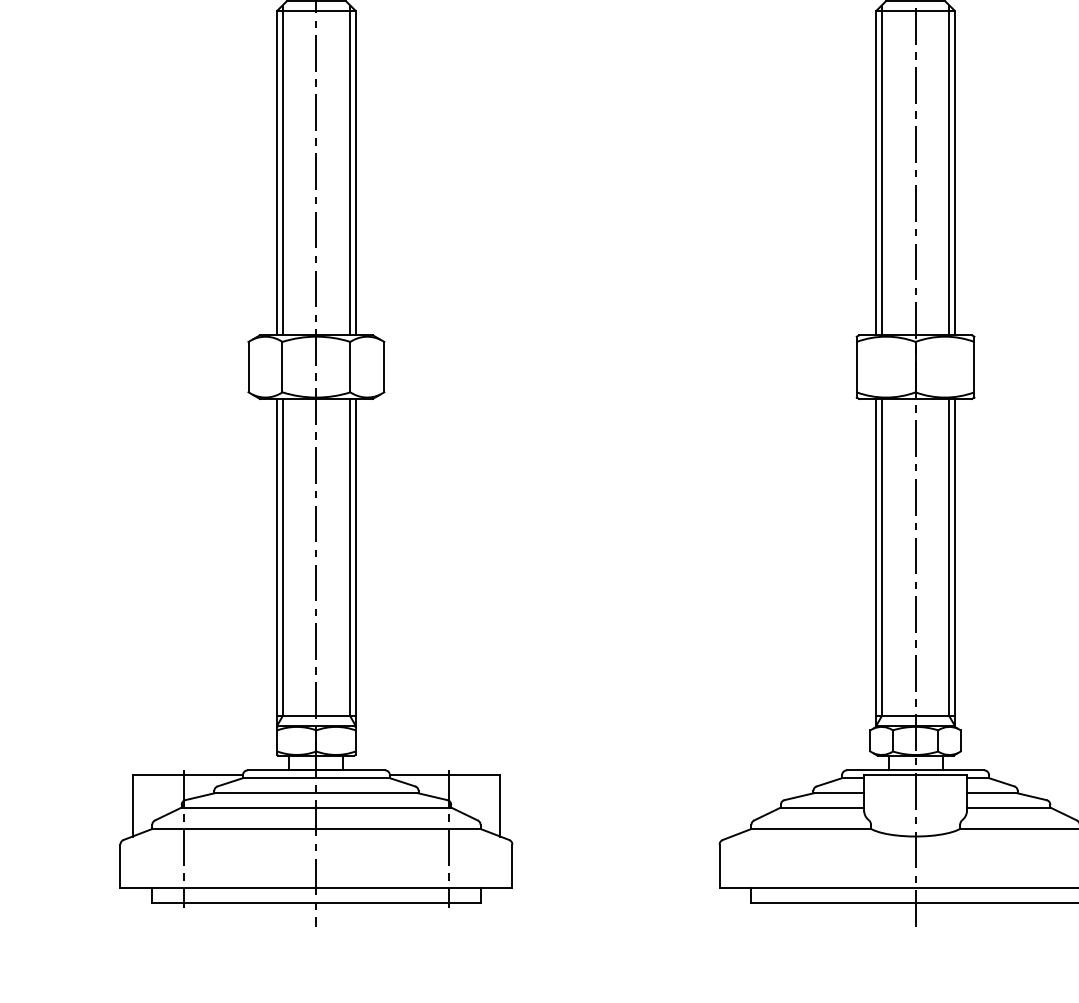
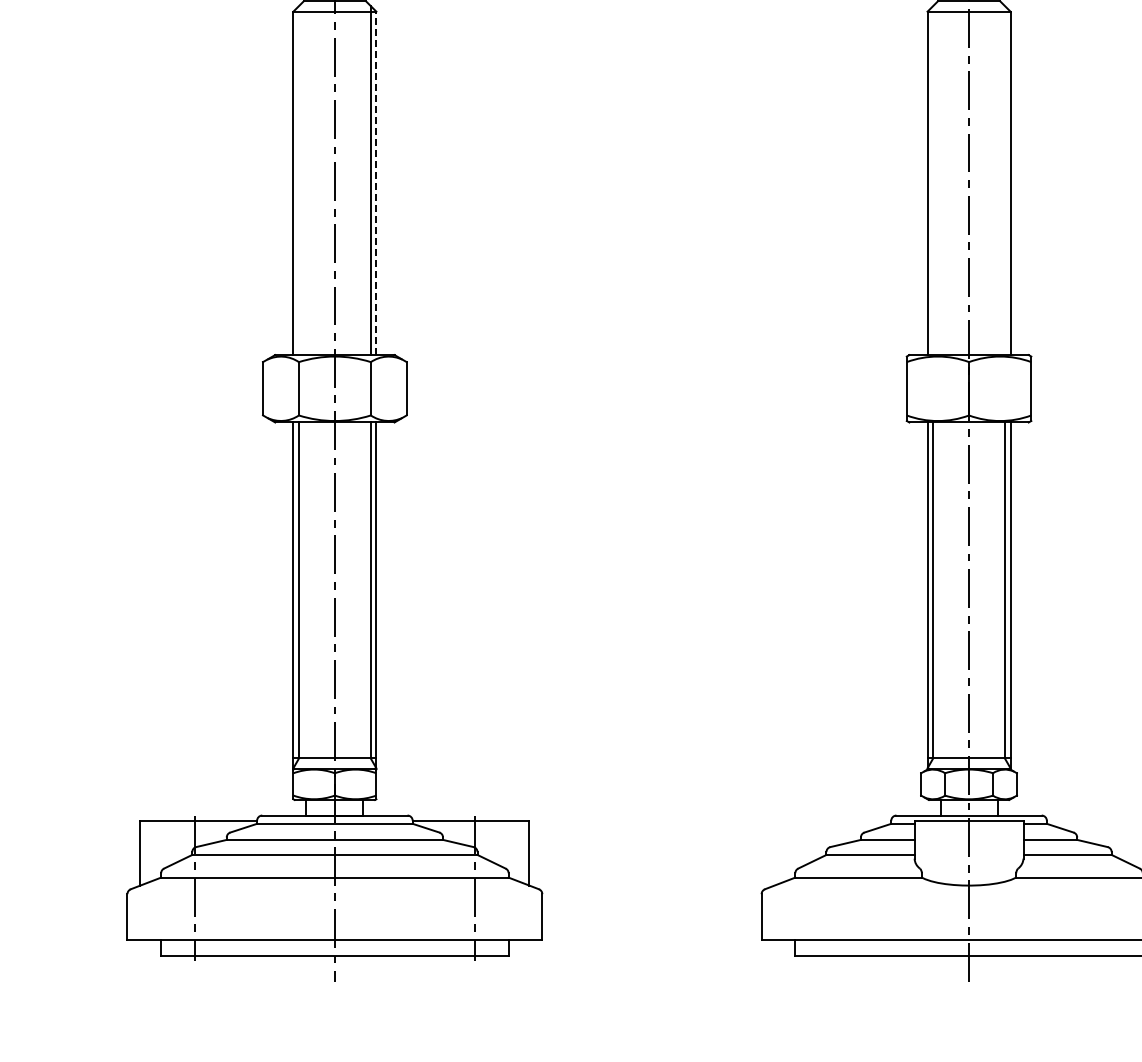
line: (282, 170) -> (299, 180), removed
line: (881, 170) -> (933, 180), removed
line: (949, 170) -> (1004, 180), removed
line: (355, 173) -> (376, 183), solid -> dashed

